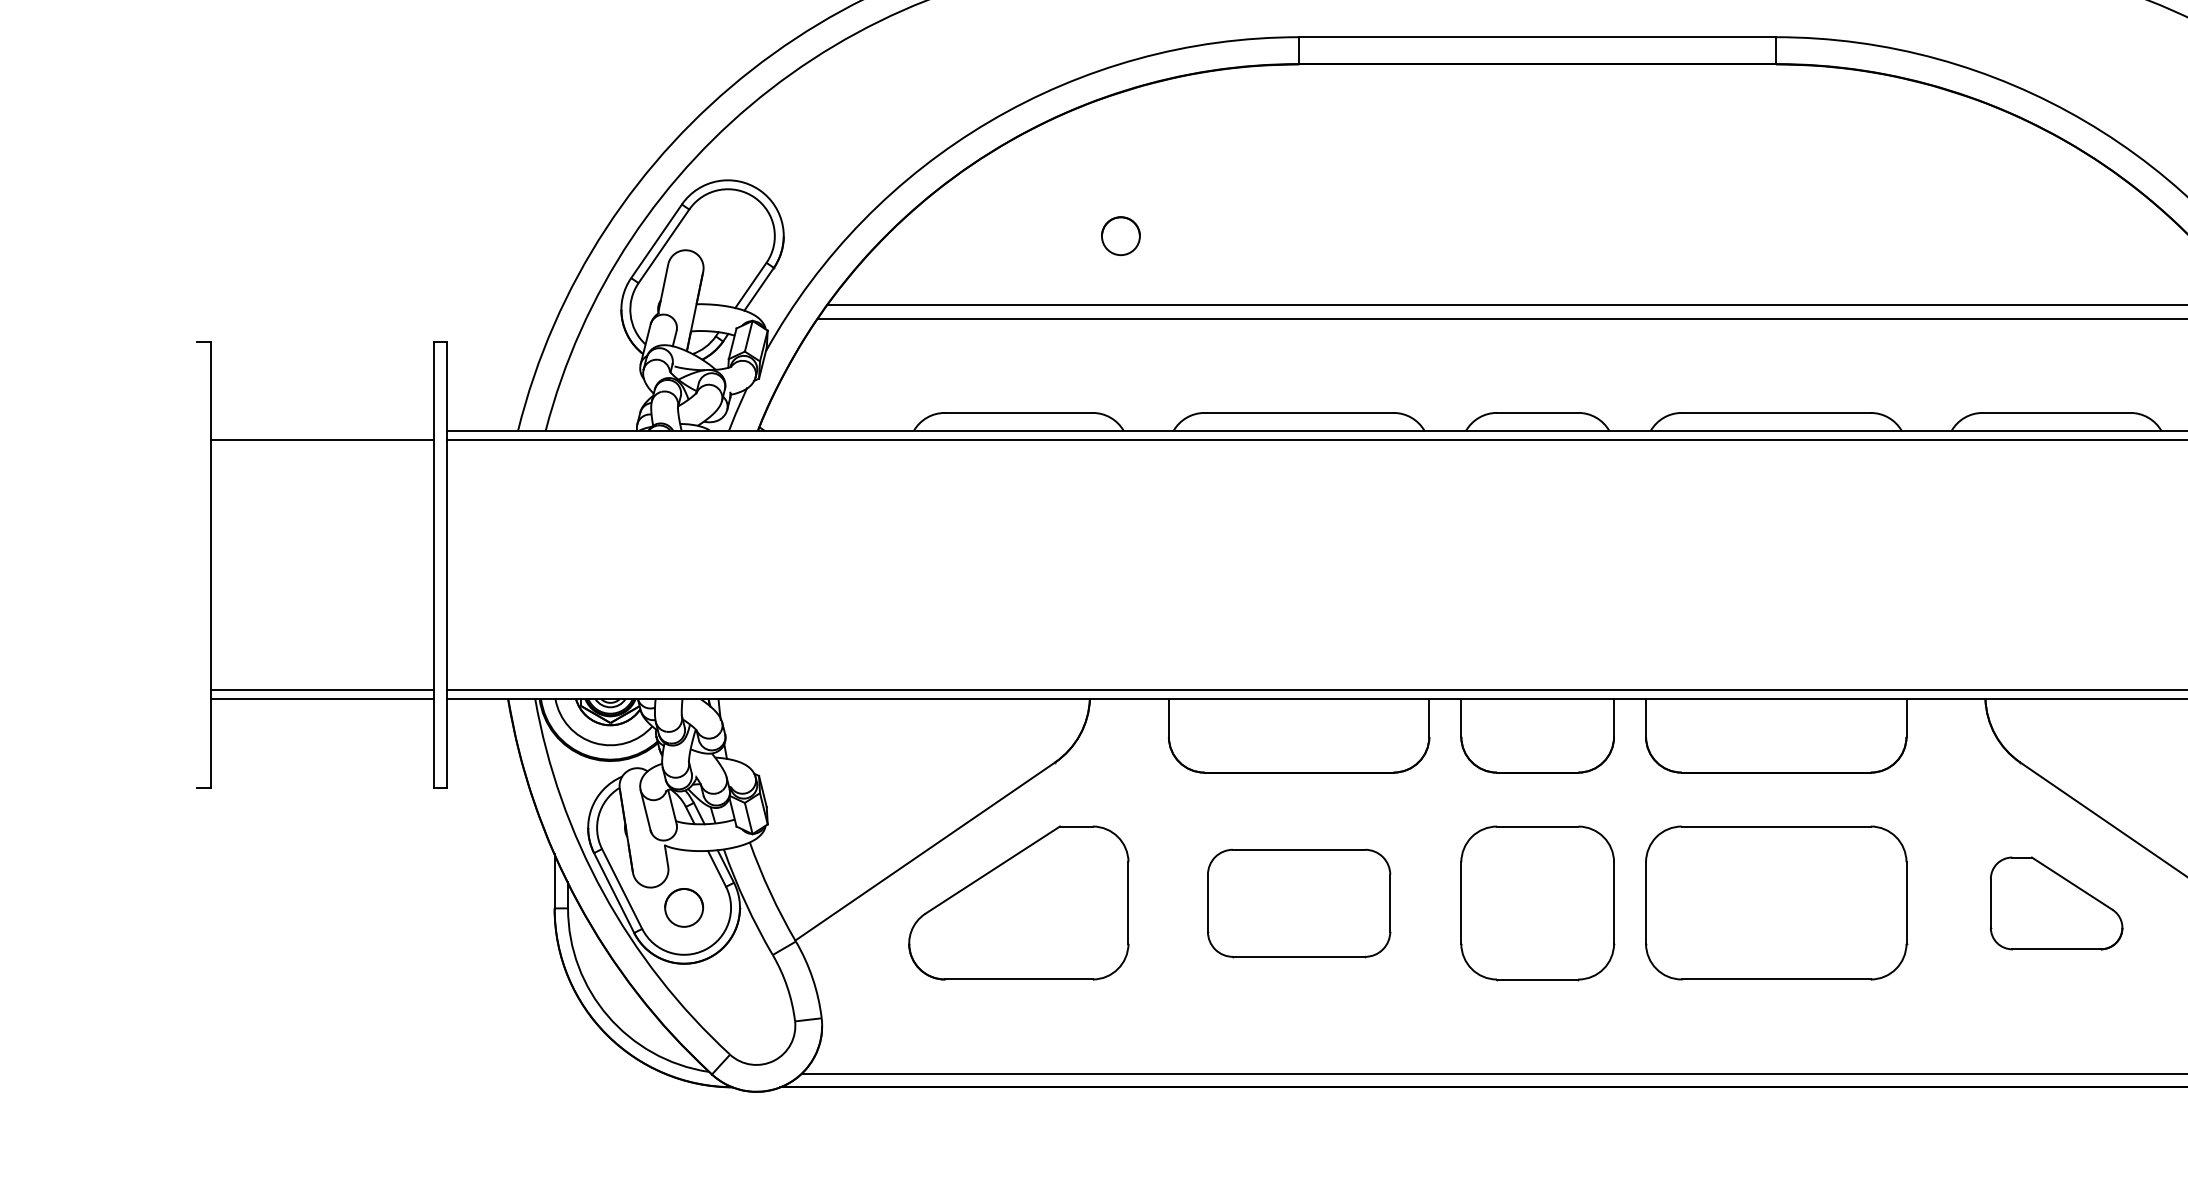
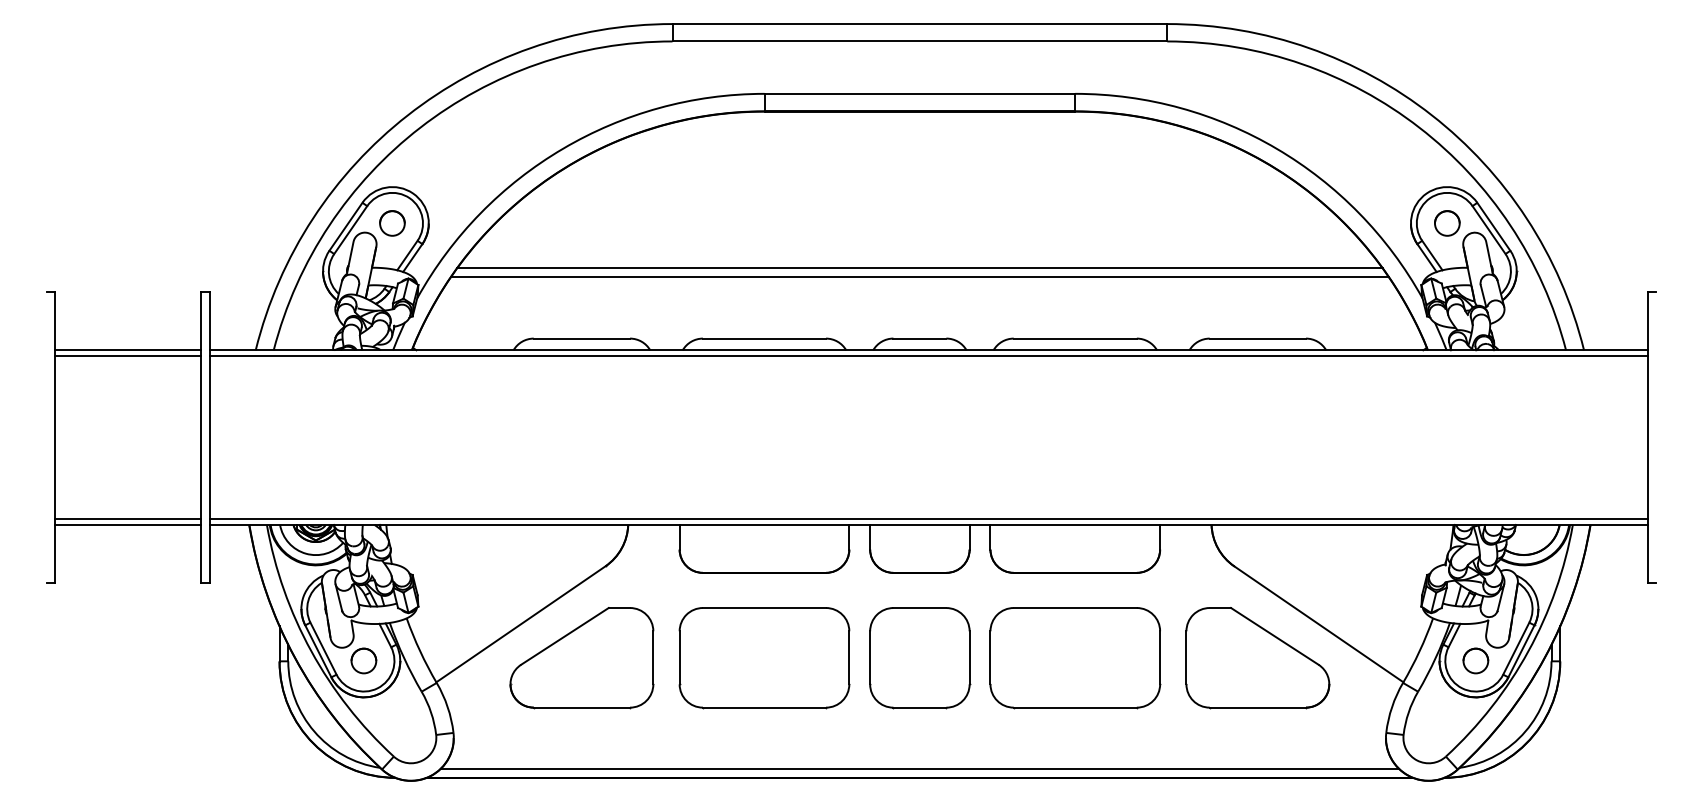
circle: (1121, 236) -> (392, 223), moved
line: (321, 431) -> (127, 350), added
part: (1299, 904) -> (764, 658), size x1.43
part: (2055, 904) -> (1257, 658), size x1.67

